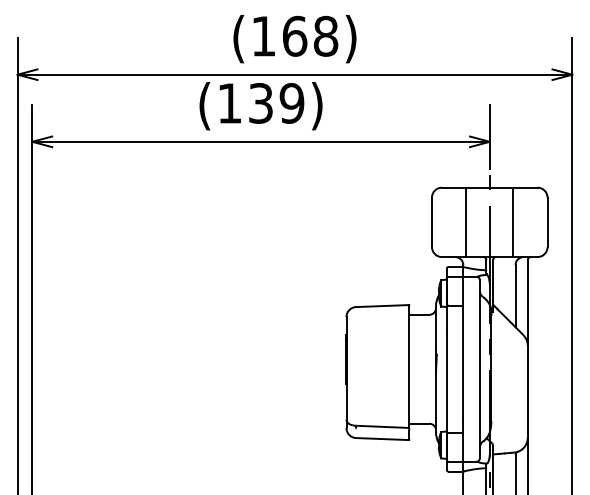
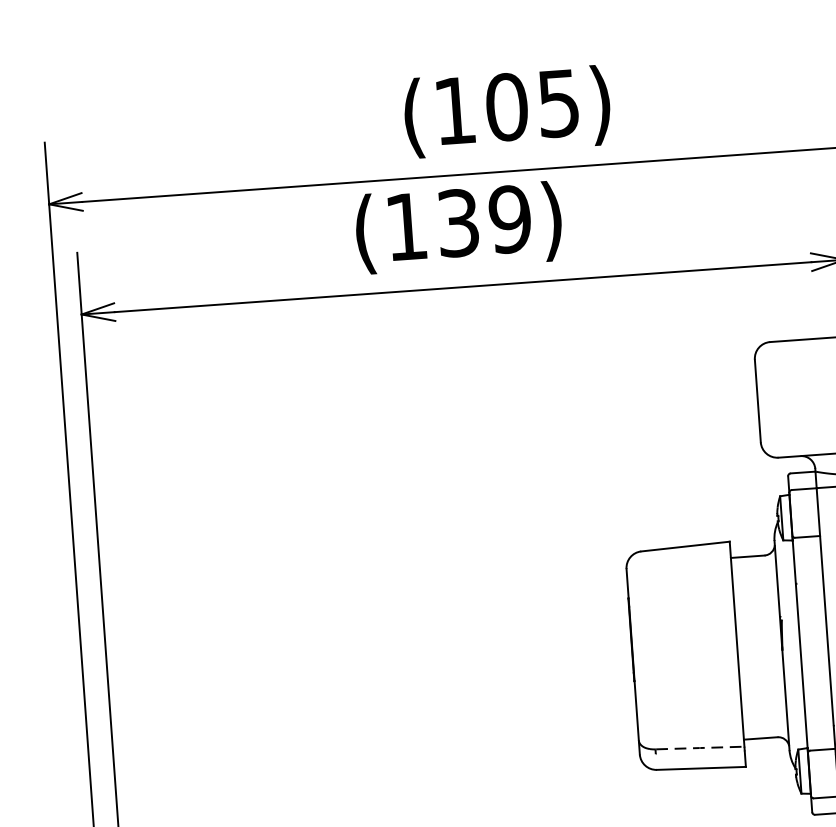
text: (310, 35) -> (532, 103), (168) -> (105)
line: (466, 222) -> (815, 397), removed
line: (382, 426) -> (699, 747), solid -> dashed

